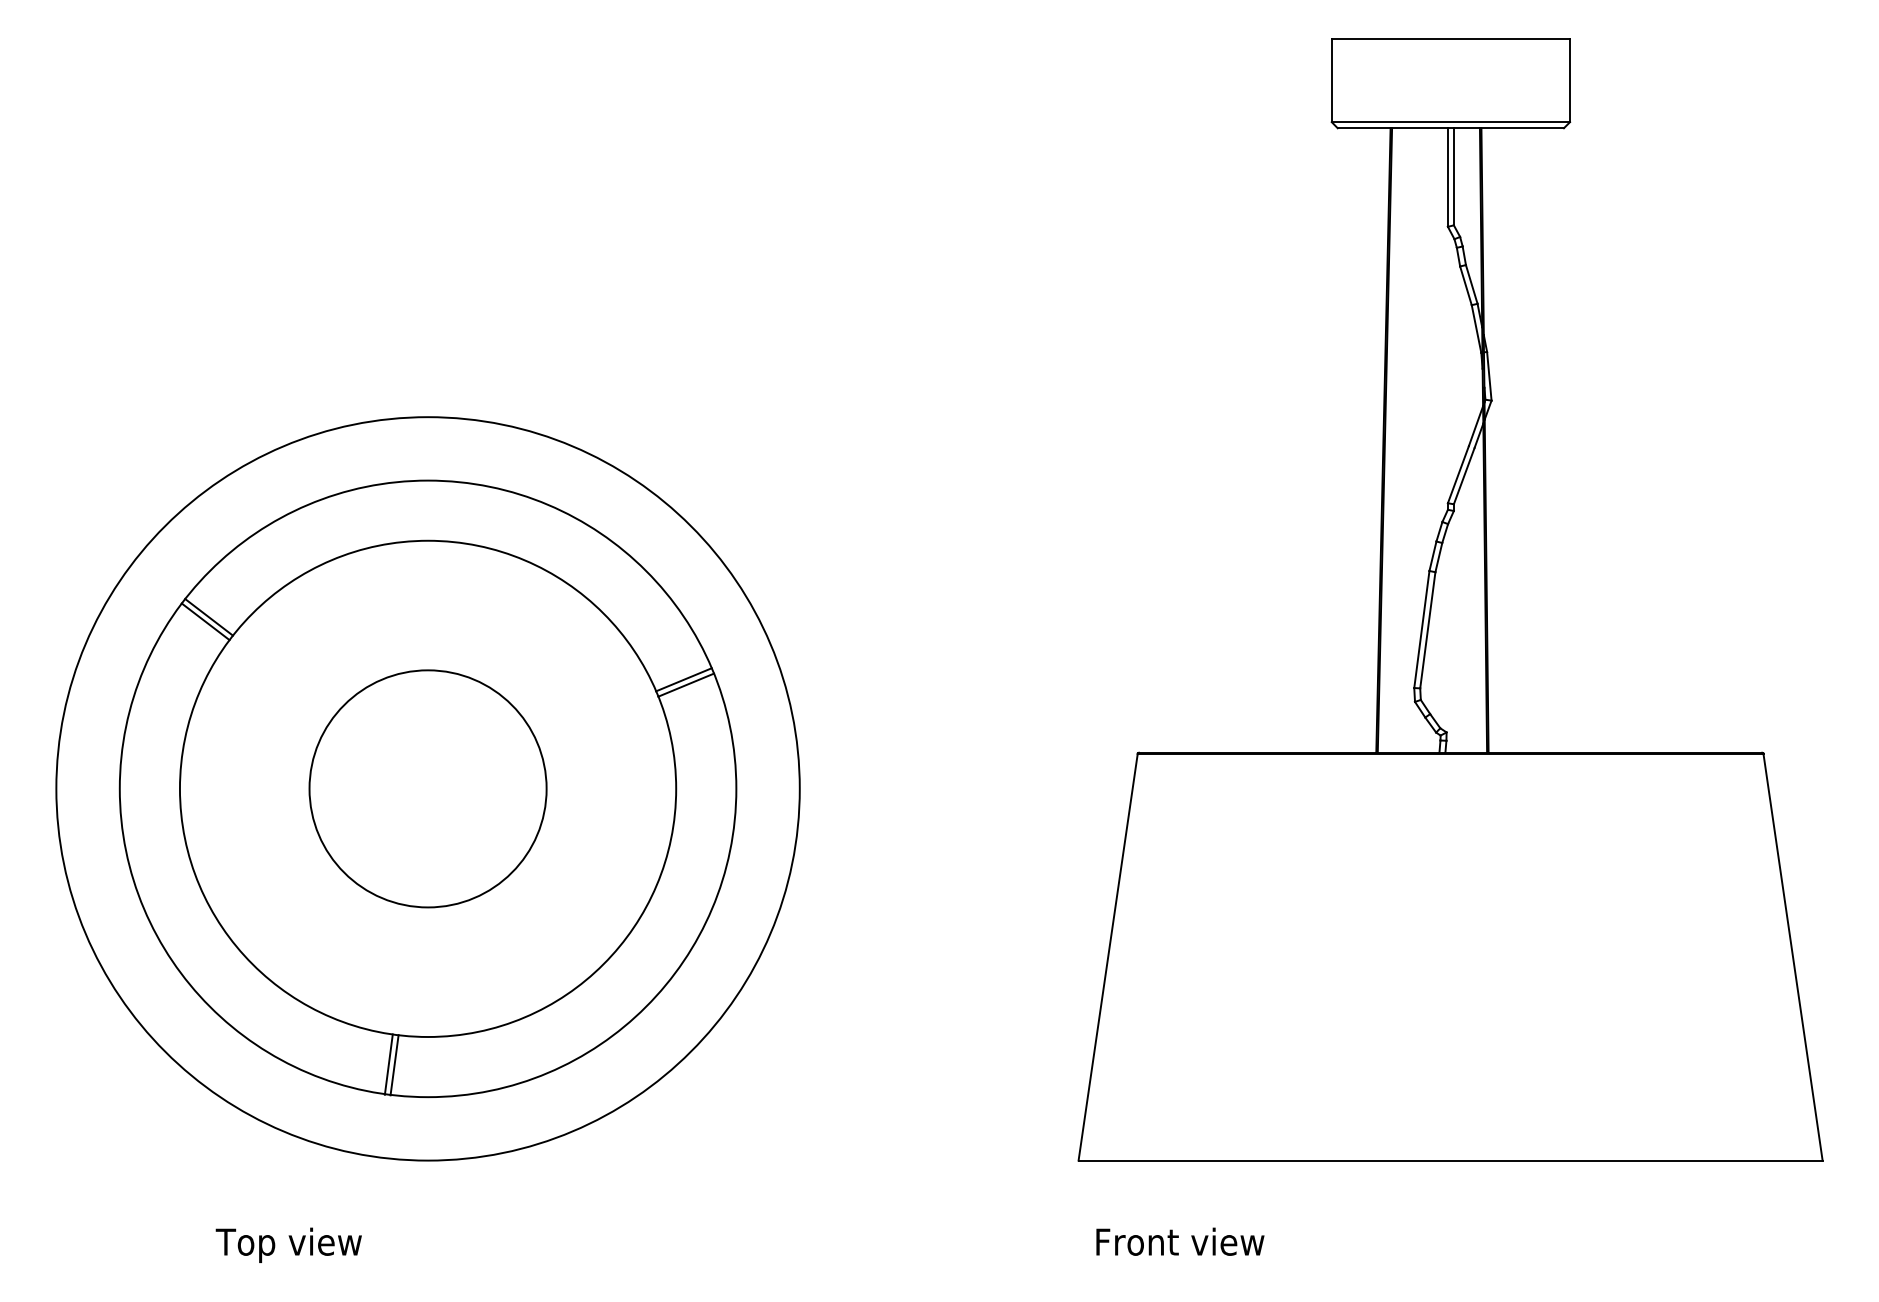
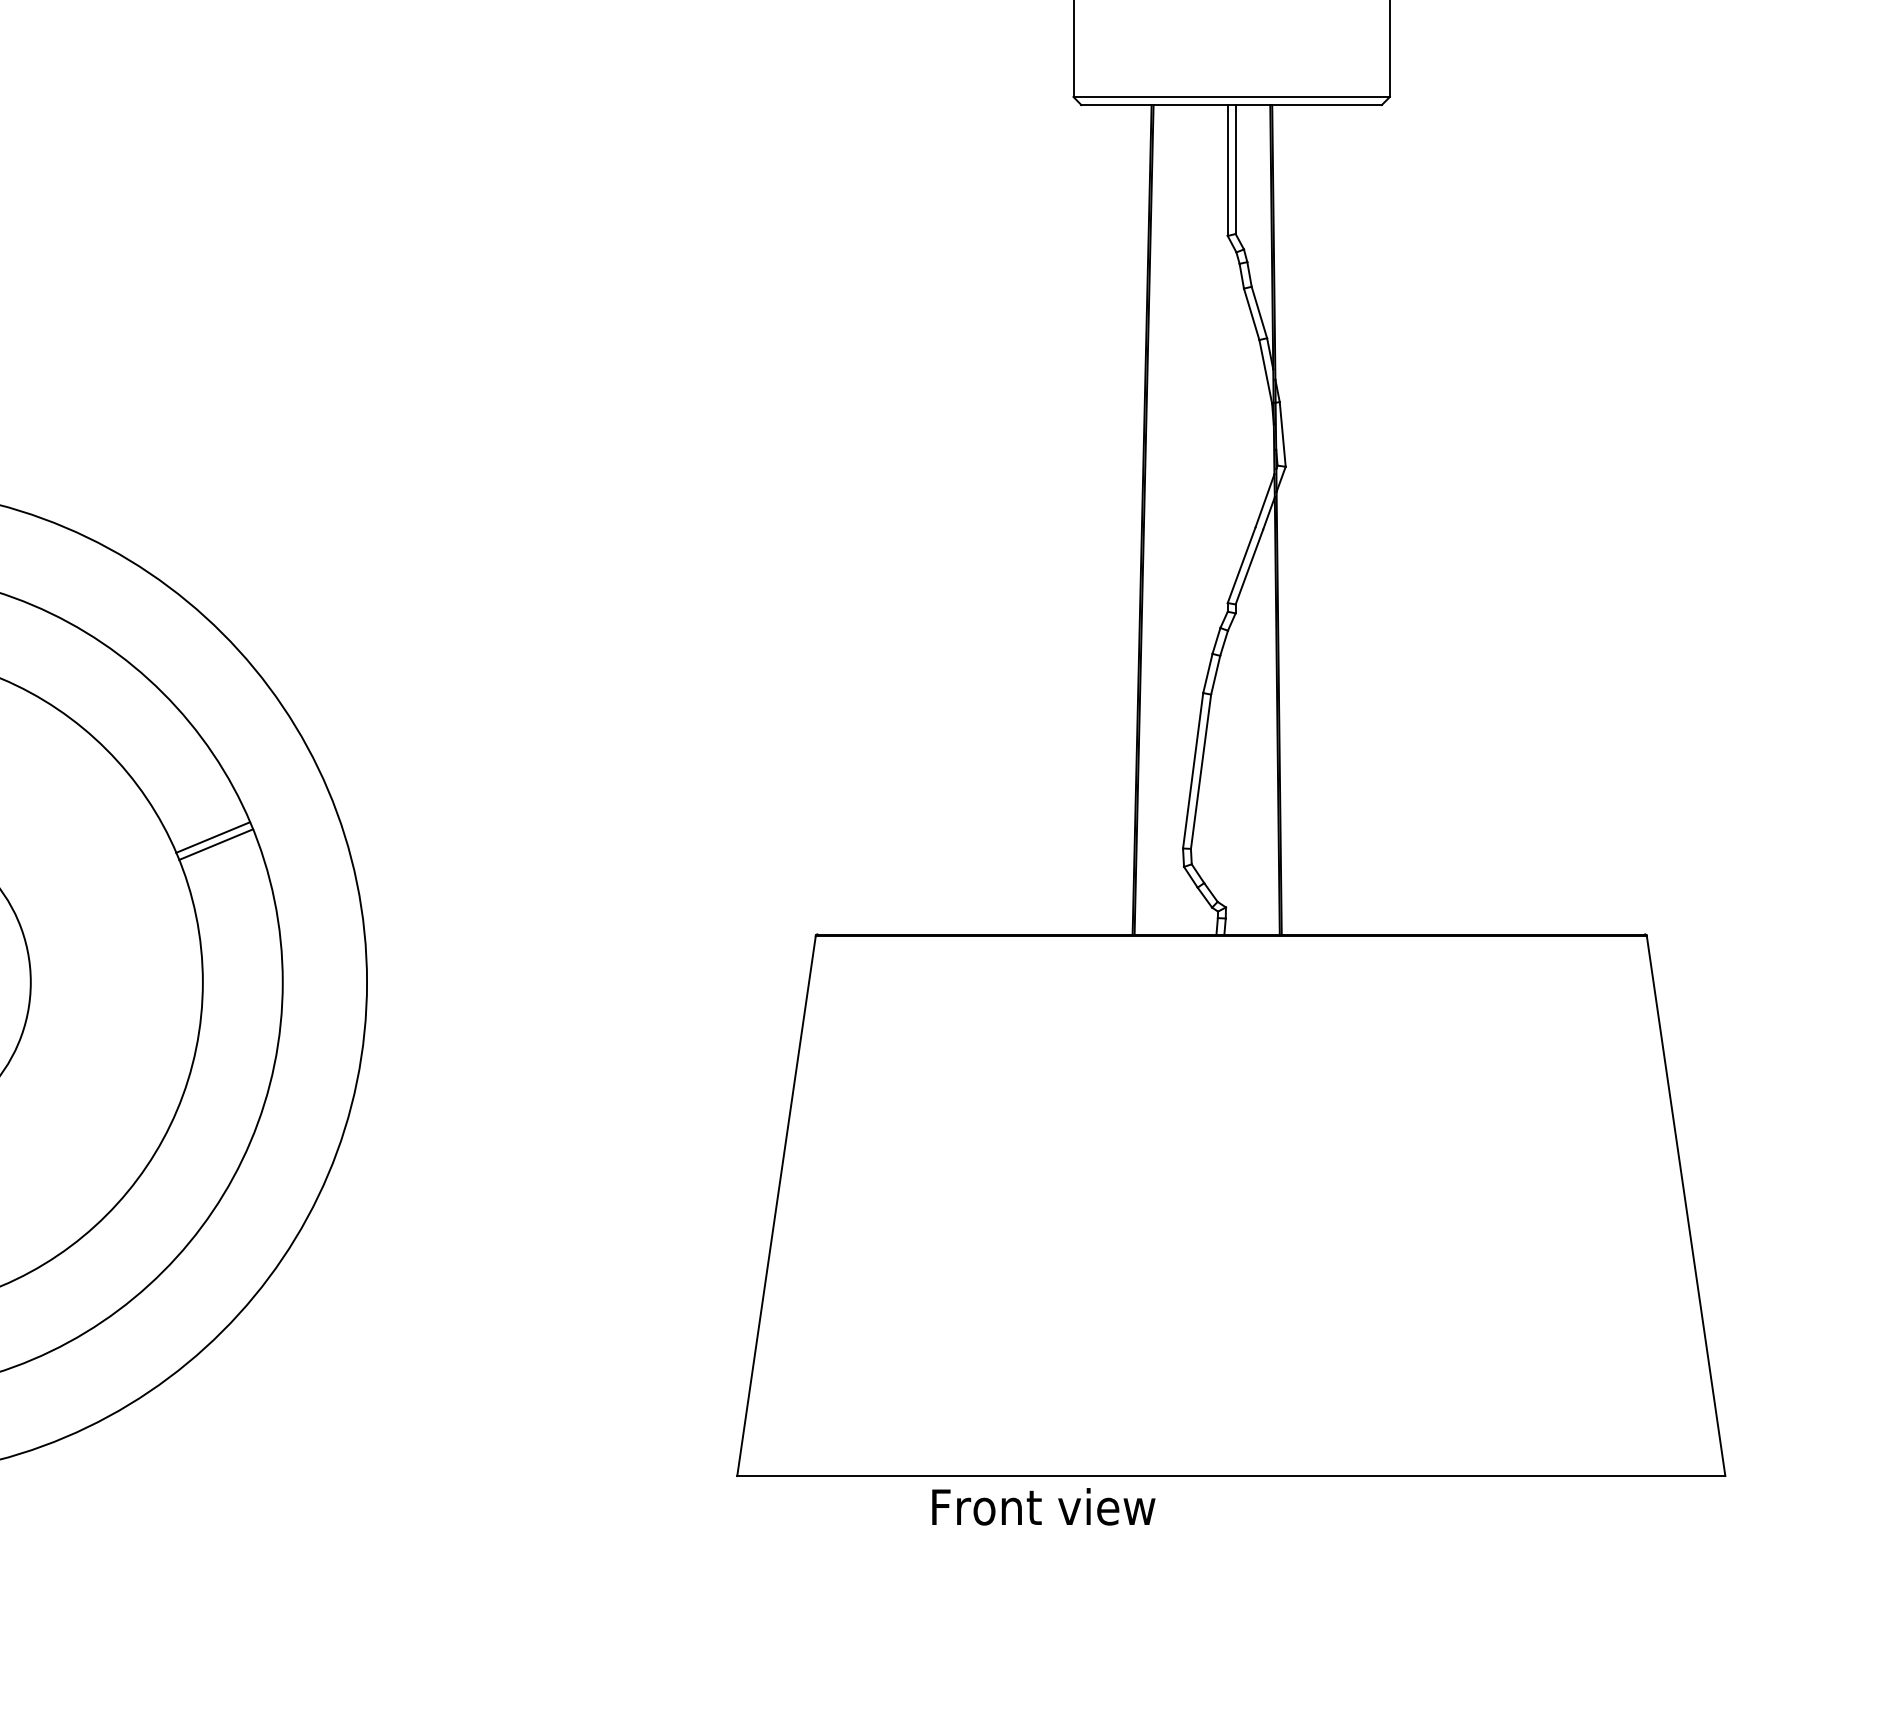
text: (1180, 1241) -> (1043, 1506), moved

